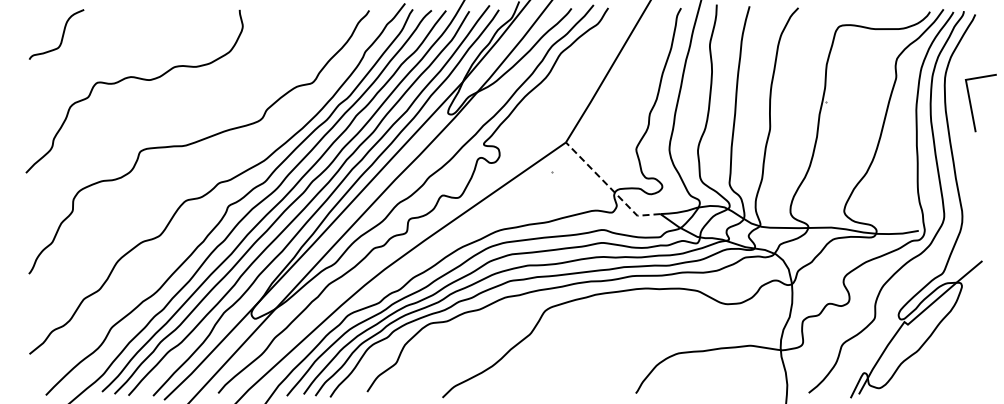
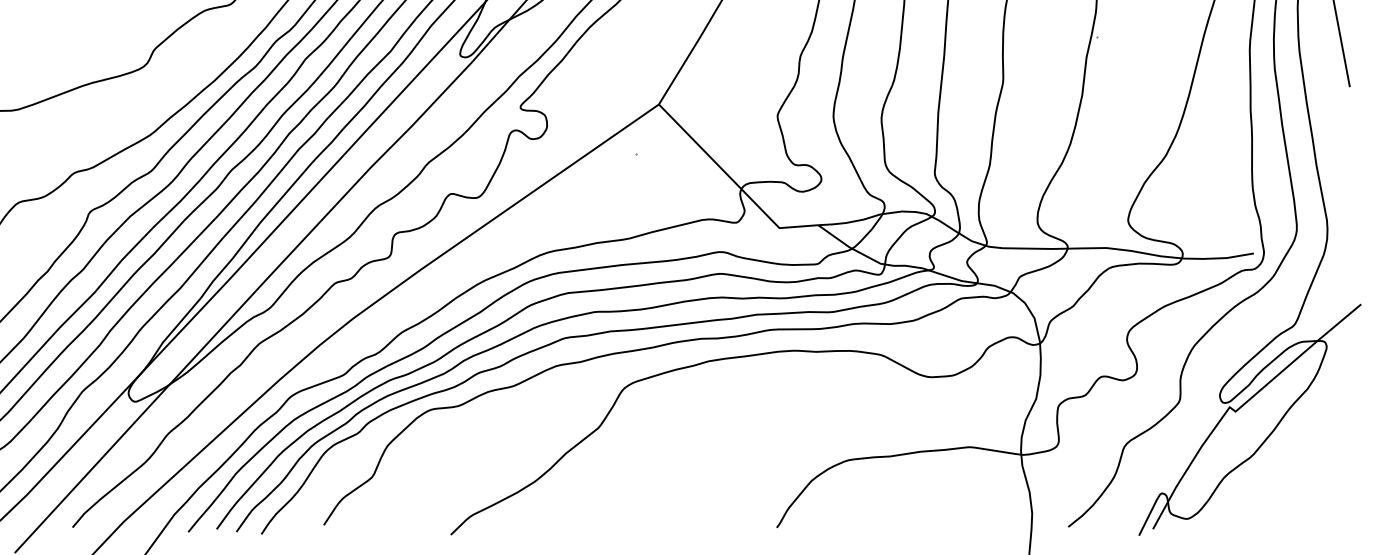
line: (610, 188) -> (734, 182), dashed -> solid

